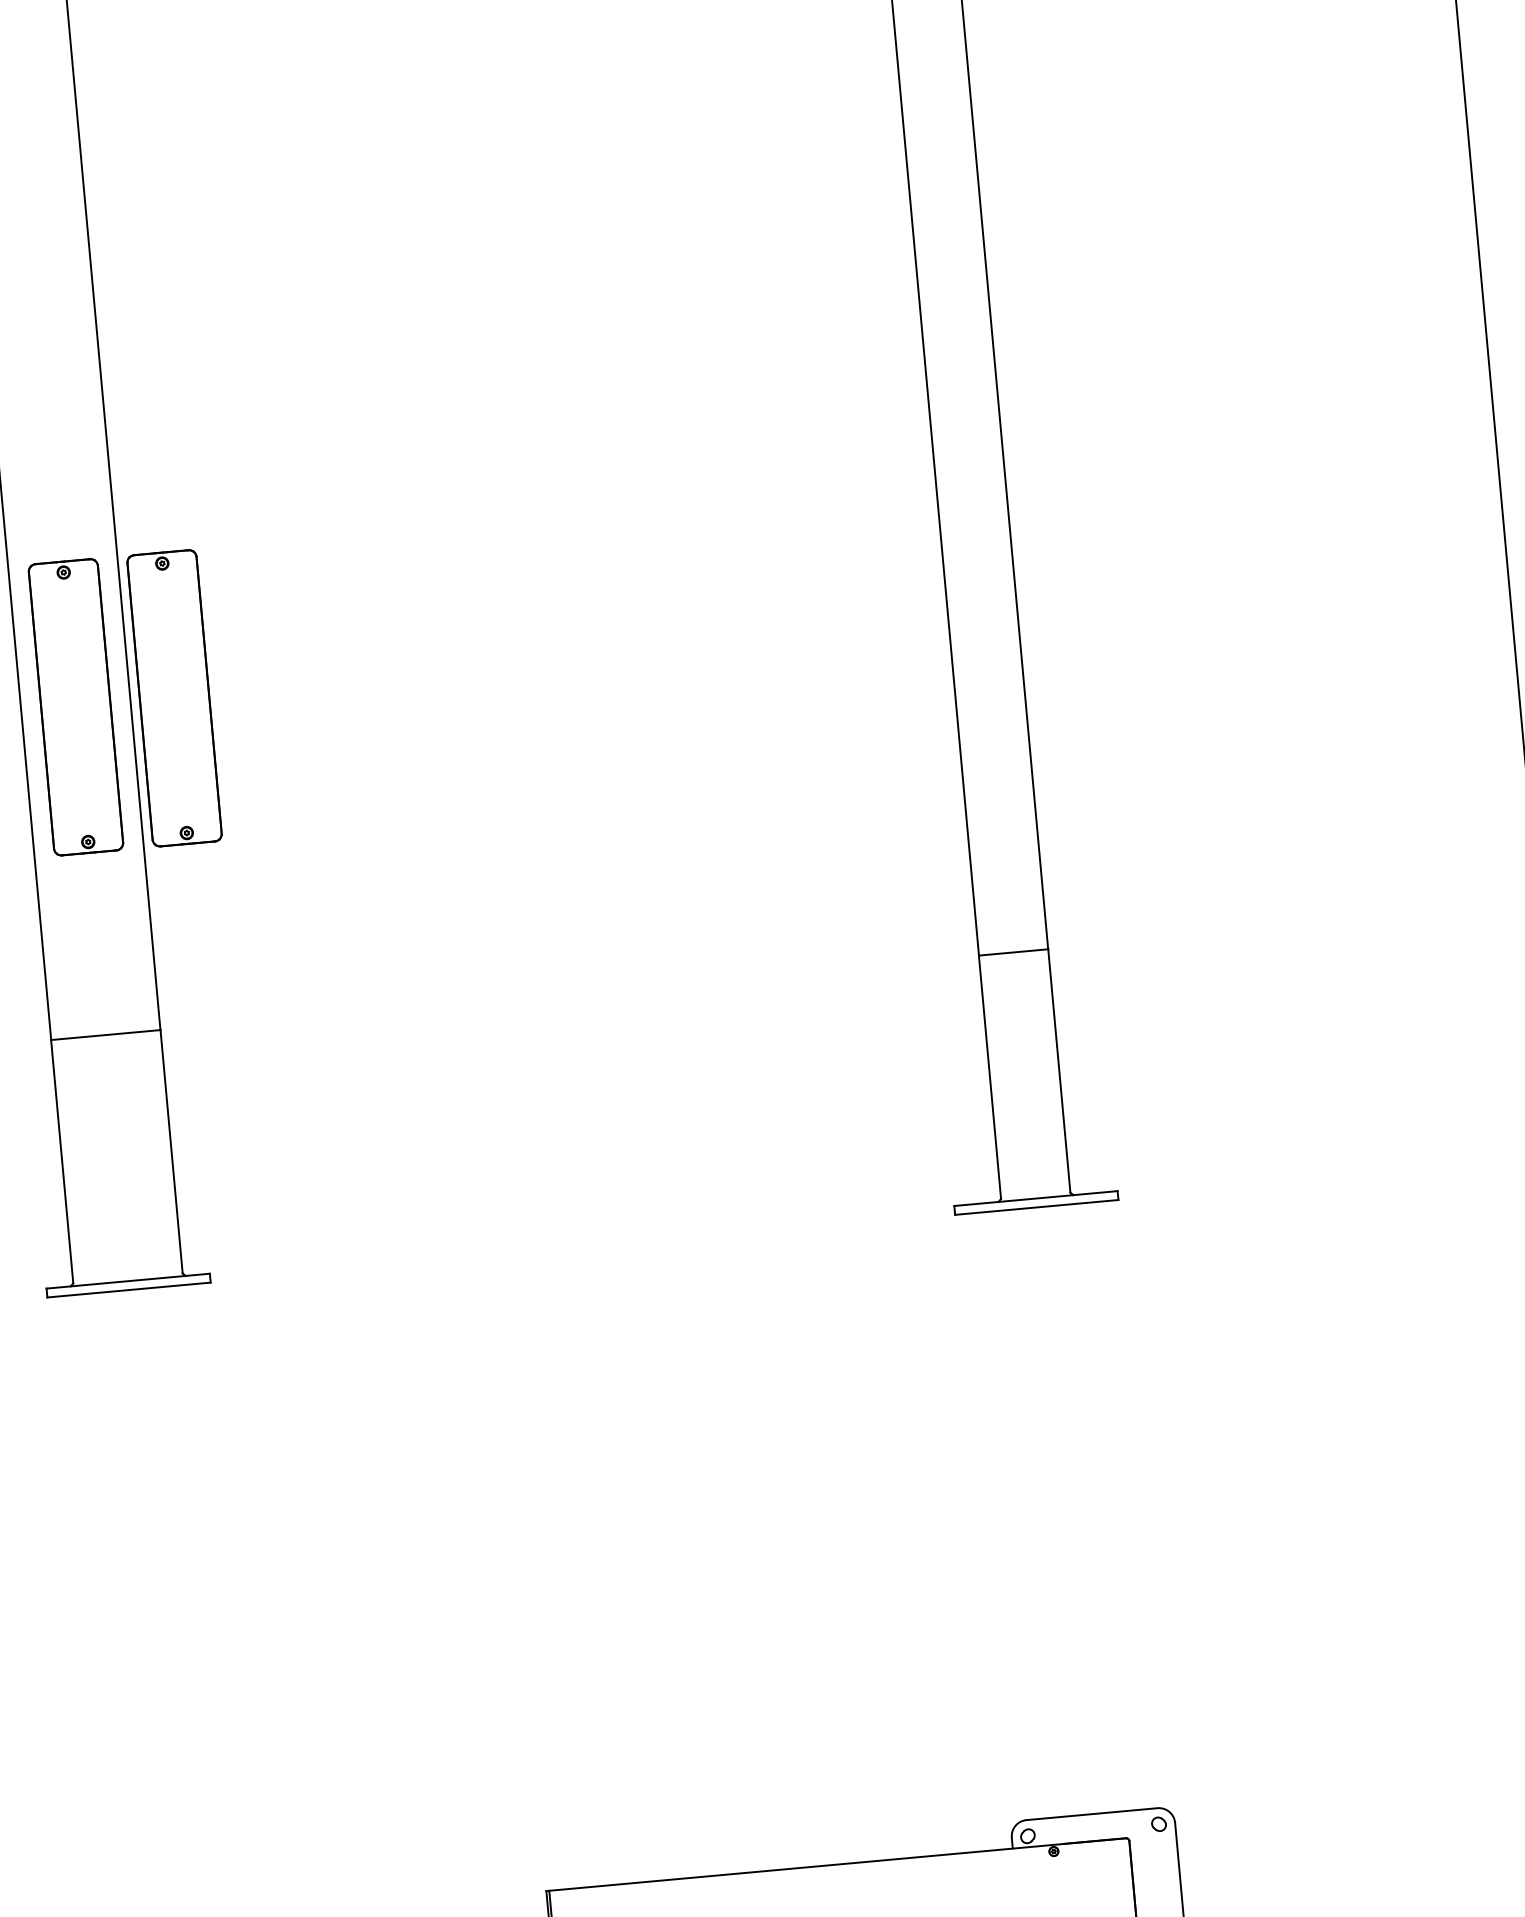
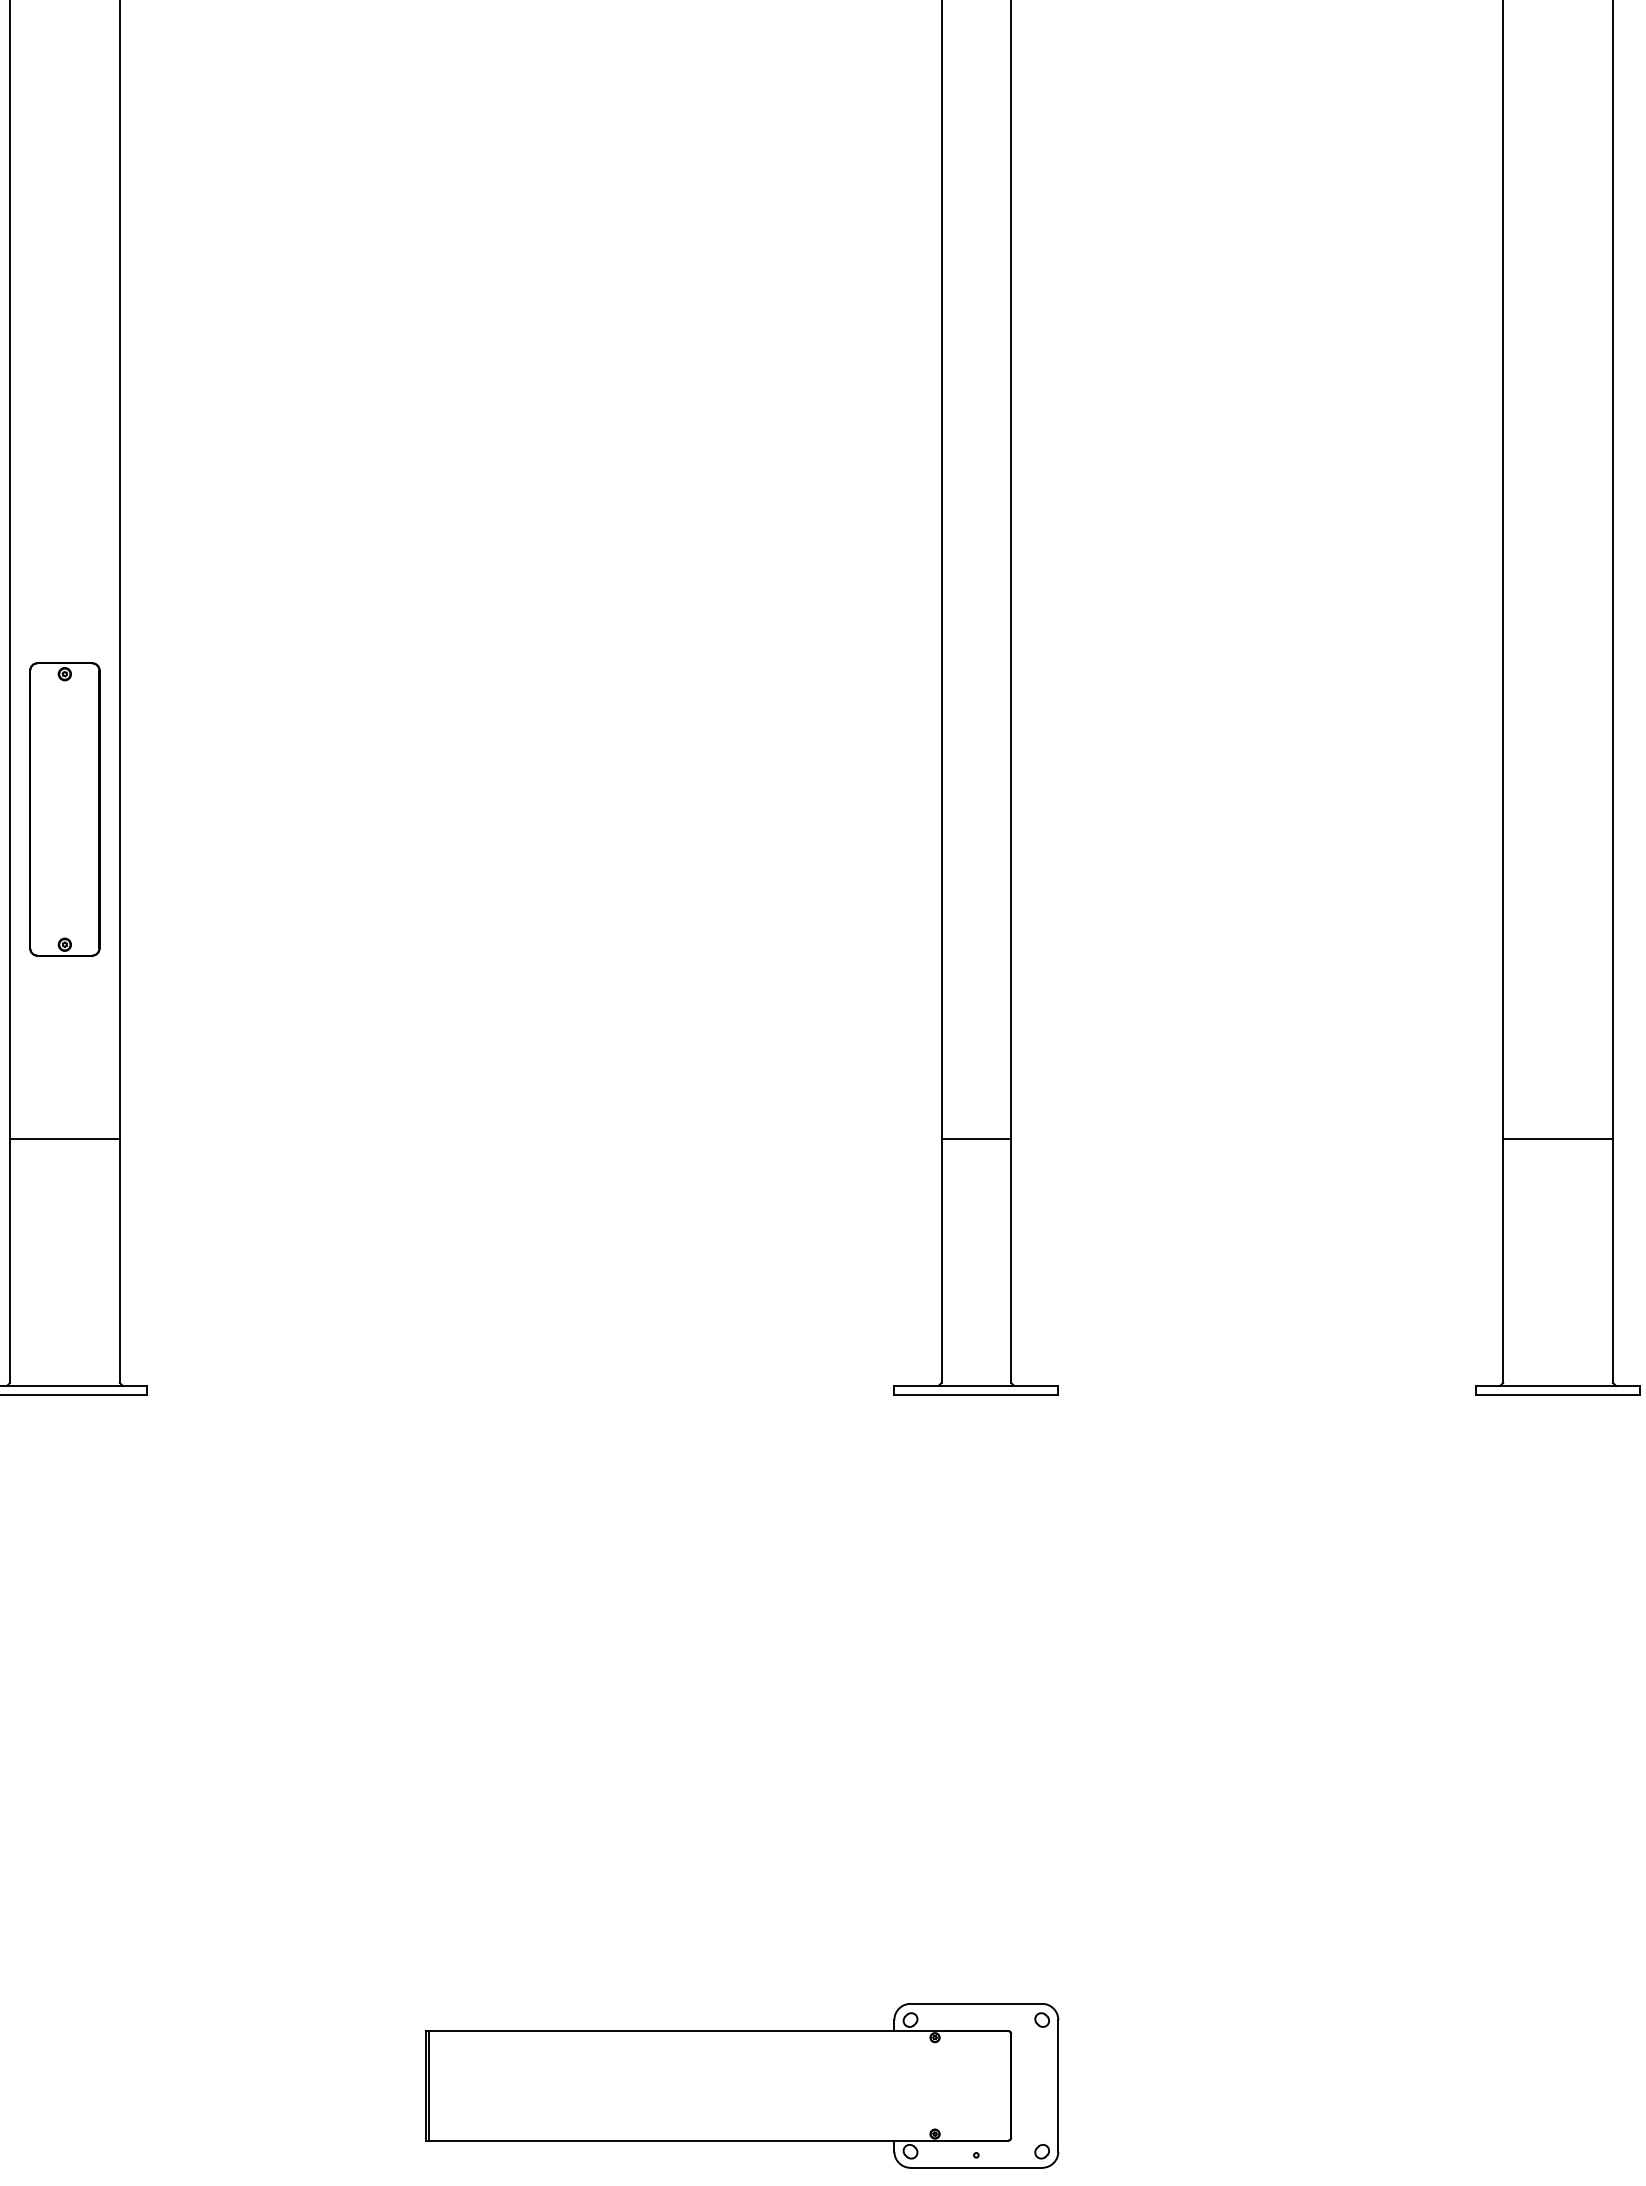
part: (174, 698) -> (163, 809), removed

